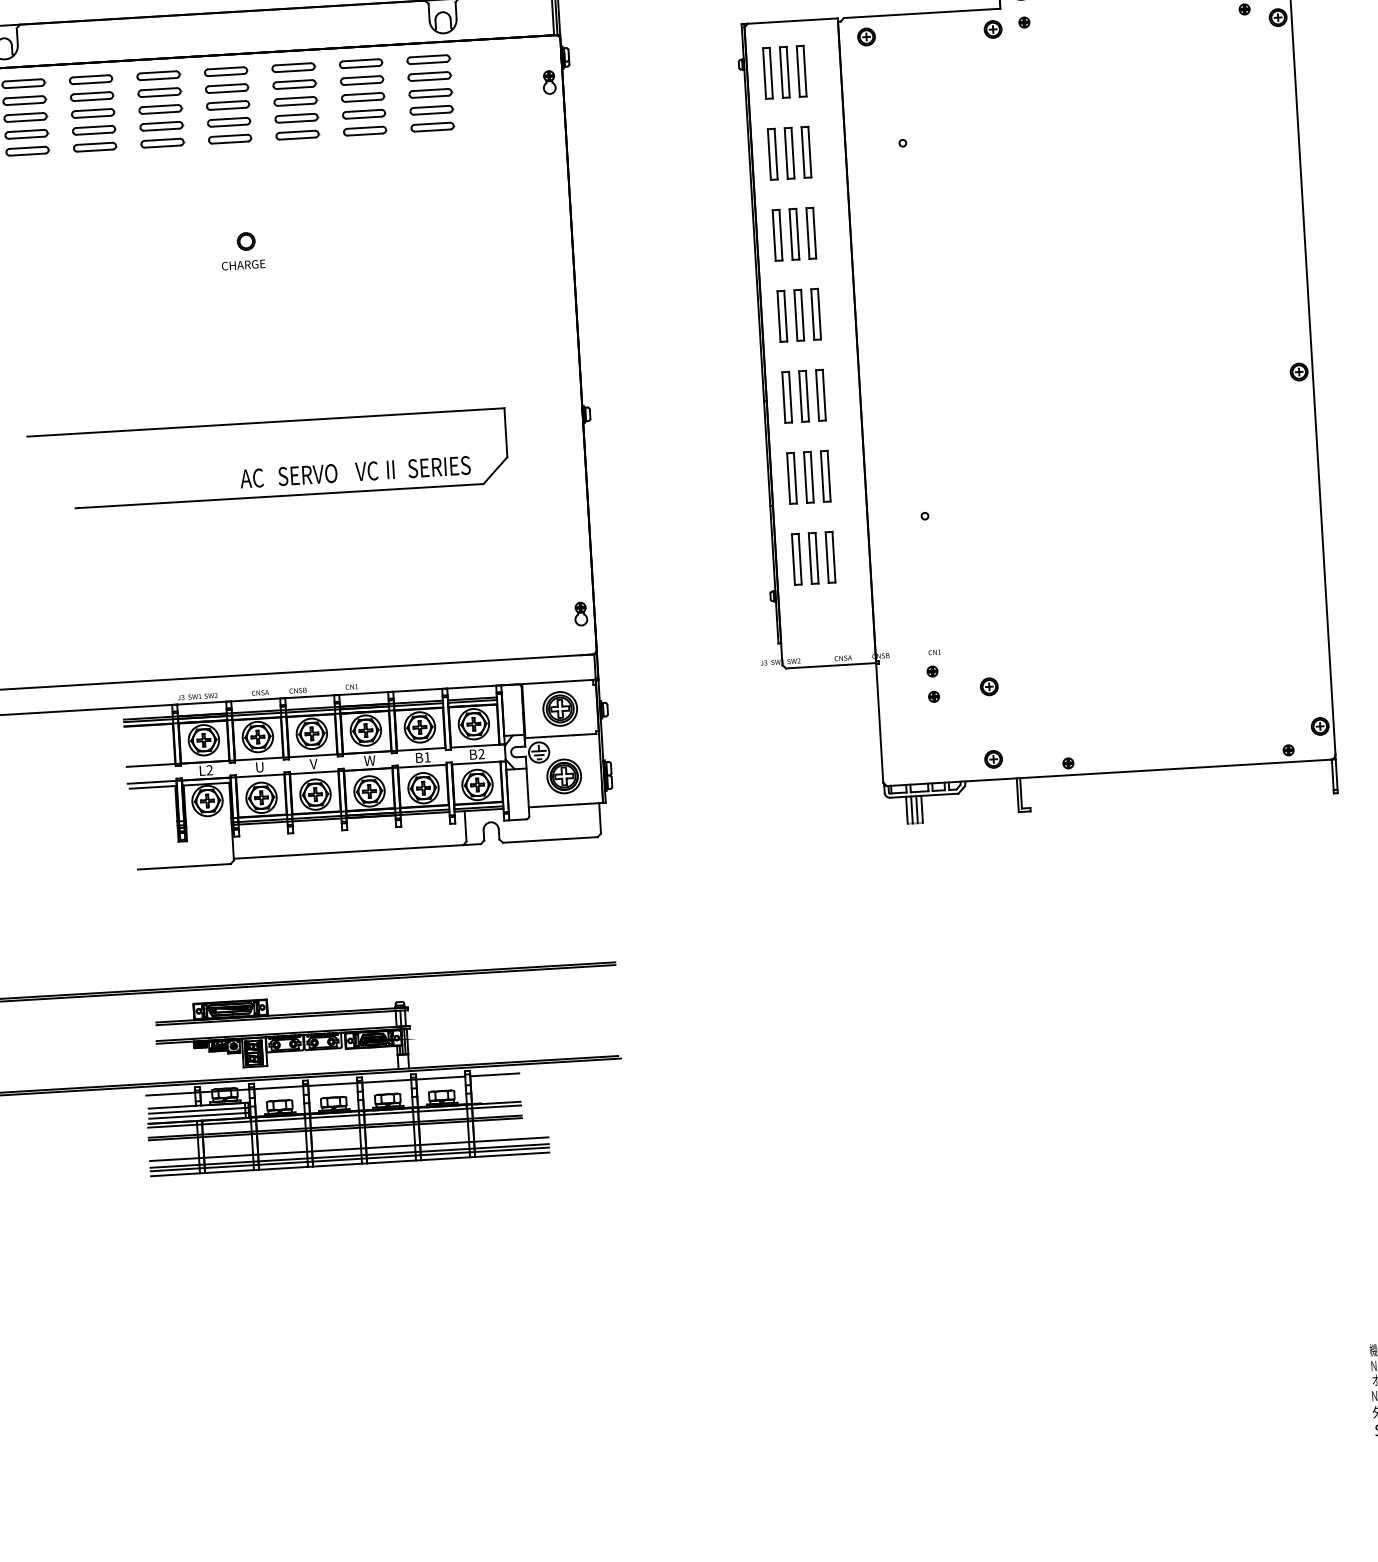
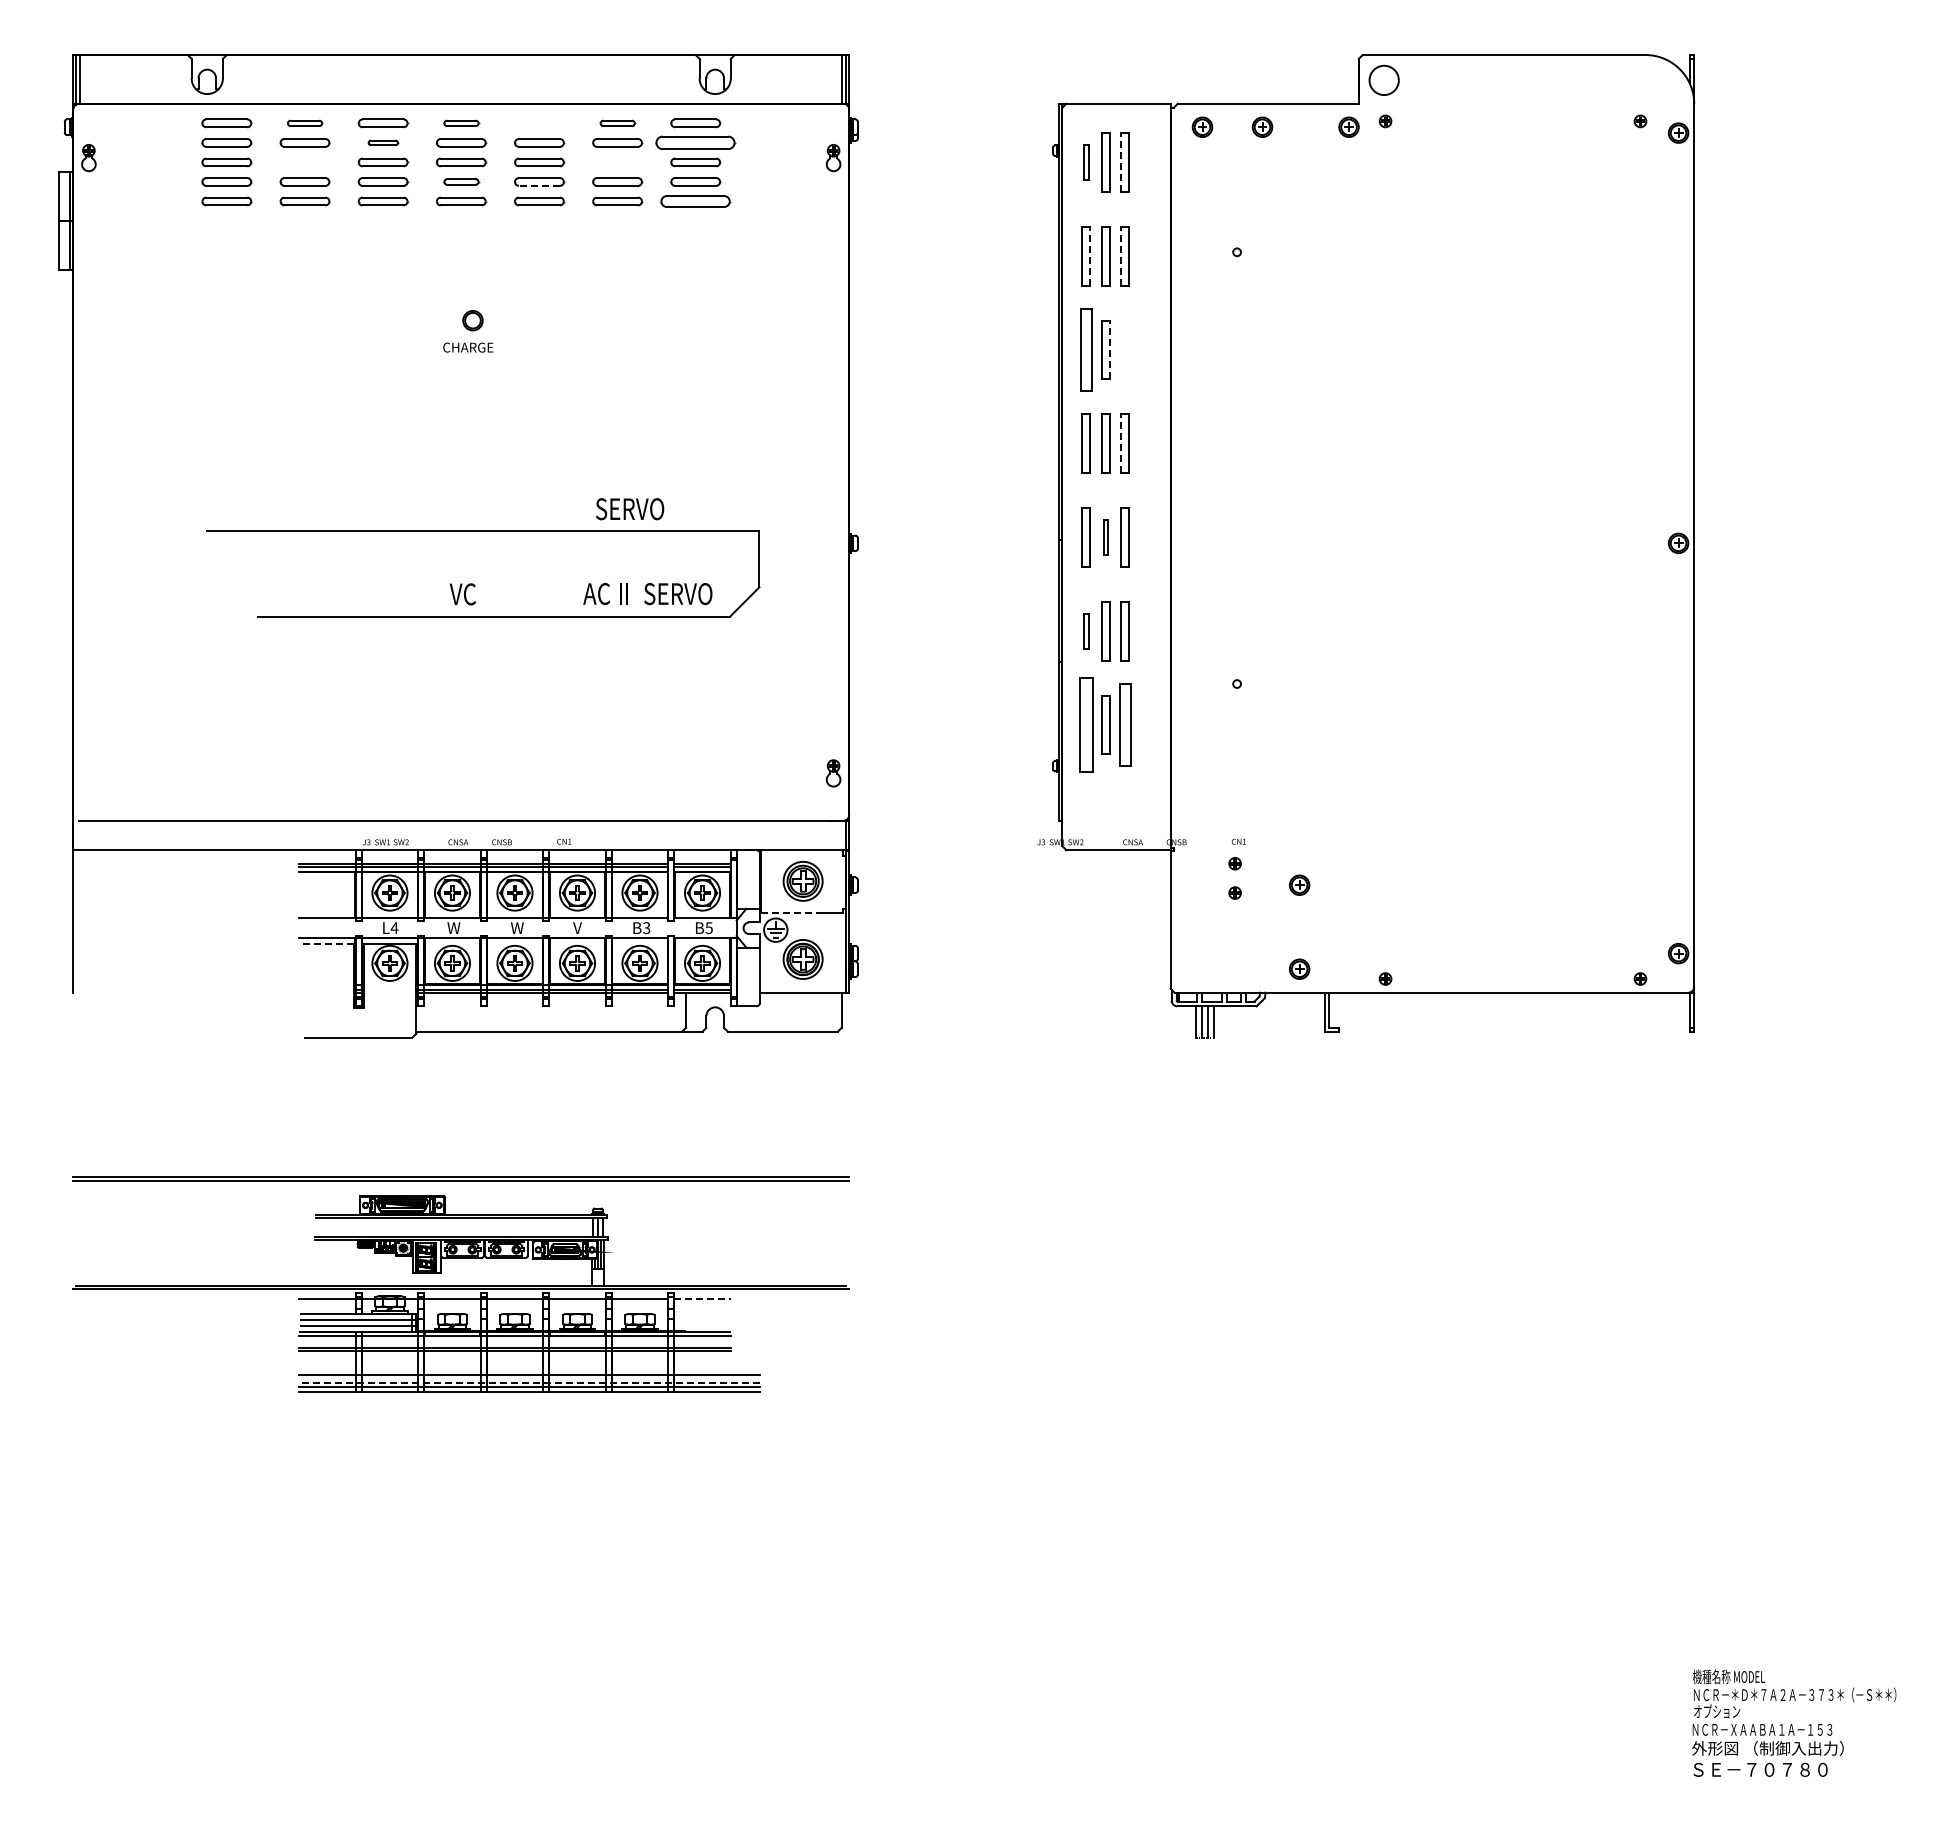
part: (918, 33) -> (1262, 126), added
part: (360, 63) -> (617, 123), size x0.7
part: (293, 67) -> (539, 123), removed
line: (798, 70) -> (1121, 161), solid -> dashed
part: (226, 71) -> (461, 123), size x0.7
part: (767, 73) -> (1085, 162), size x0.6
part: (429, 76) -> (695, 142), size x1.6
part: (90, 79) -> (304, 123), size x0.7
part: (159, 92) -> (383, 142), size x0.6
part: (362, 97) -> (617, 162), removed
part: (92, 113) -> (304, 162), removed
part: (229, 121) -> (461, 181), size x0.7
line: (296, 121) -> (539, 185), solid -> dashed
part: (432, 127) -> (695, 201), size x1.4
line: (803, 151) -> (1121, 255), solid -> dashed
line: (776, 153) -> (1090, 255), solid -> dashed
part: (810, 232) -> (1124, 349), removed
line: (797, 233) -> (1109, 349), solid -> dashed
part: (776, 234) -> (1085, 349), size x1.4
line: (812, 314) -> (1121, 443), solid -> dashed
part: (803, 396) -> (1105, 537), size x0.6
text: (456, 466) -> (700, 594), SERIES -> SERVO
text: (366, 470) -> (596, 593), VC -> AC
text: (308, 475) -> (630, 509), moved
text: (251, 478) -> (462, 594), AC -> VC
part: (791, 478) -> (1085, 631), size x0.6
part: (829, 556) -> (1124, 724), size x1.4
part: (796, 558) -> (1085, 724), size x1.6
line: (549, 736) -> (788, 912), solid -> dashed
text: (480, 754) -> (708, 928), B2 -> B5
text: (427, 757) -> (646, 928), B1 -> B3
text: (369, 760) -> (579, 927), W -> V
text: (315, 763) -> (516, 927), V -> W
text: (260, 767) -> (453, 928), U -> W
text: (209, 769) -> (394, 927), L2 -> L4
line: (151, 787) -> (326, 943), solid -> dashed
line: (495, 1074) -> (703, 1298), solid -> dashed
line: (349, 1155) -> (529, 1382), solid -> dashed

